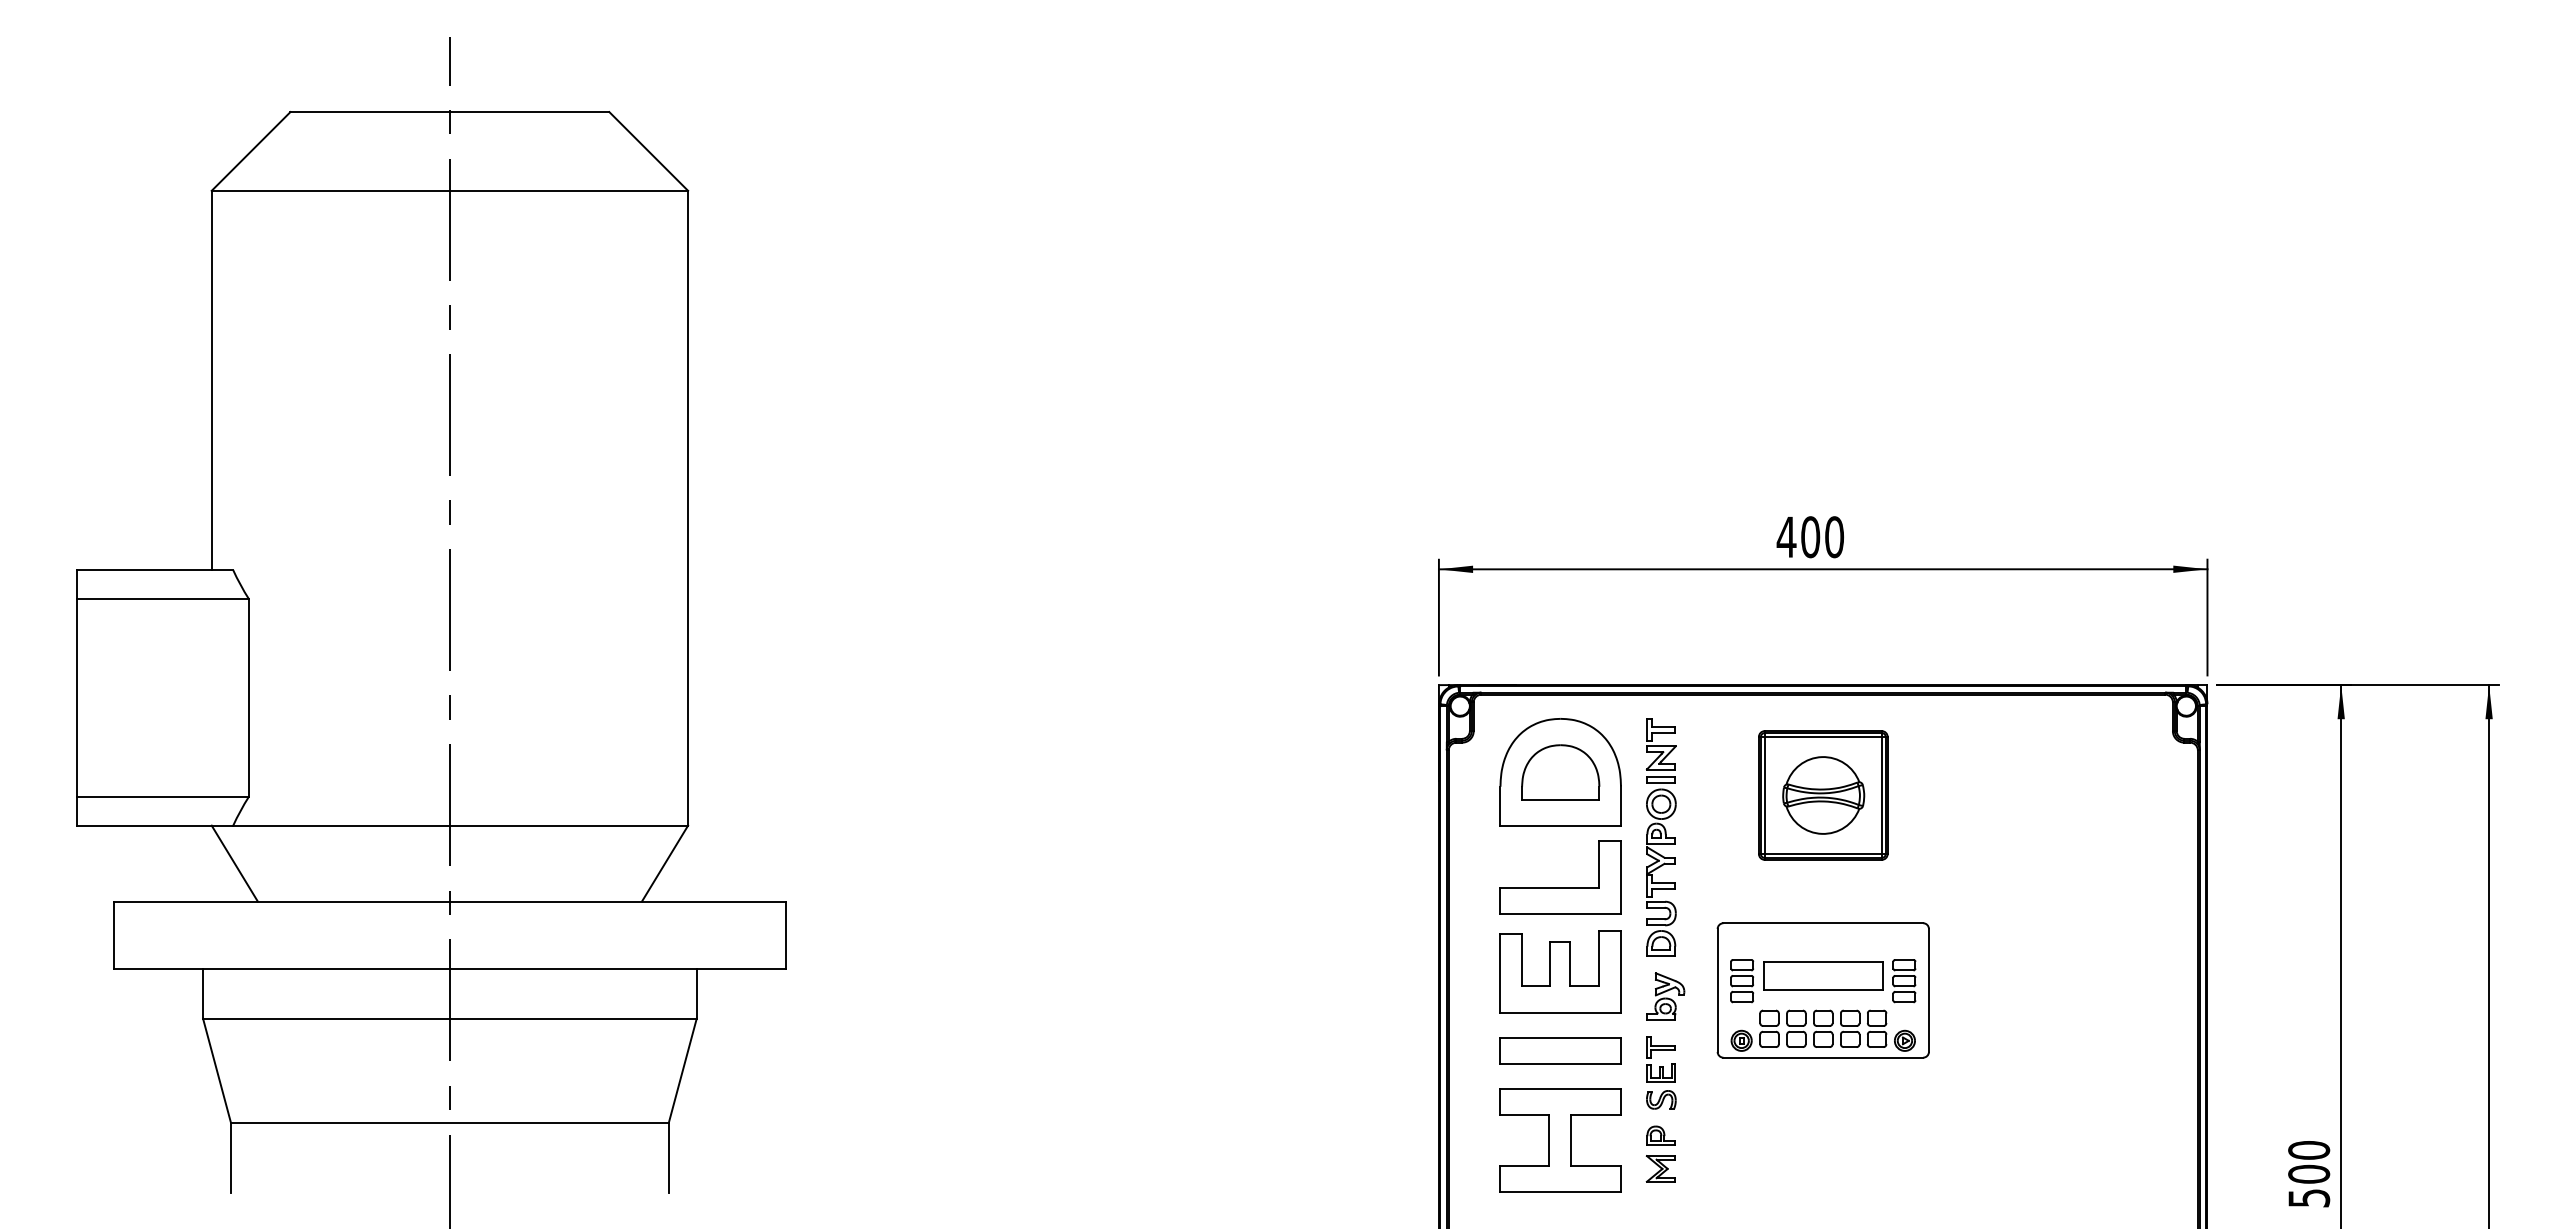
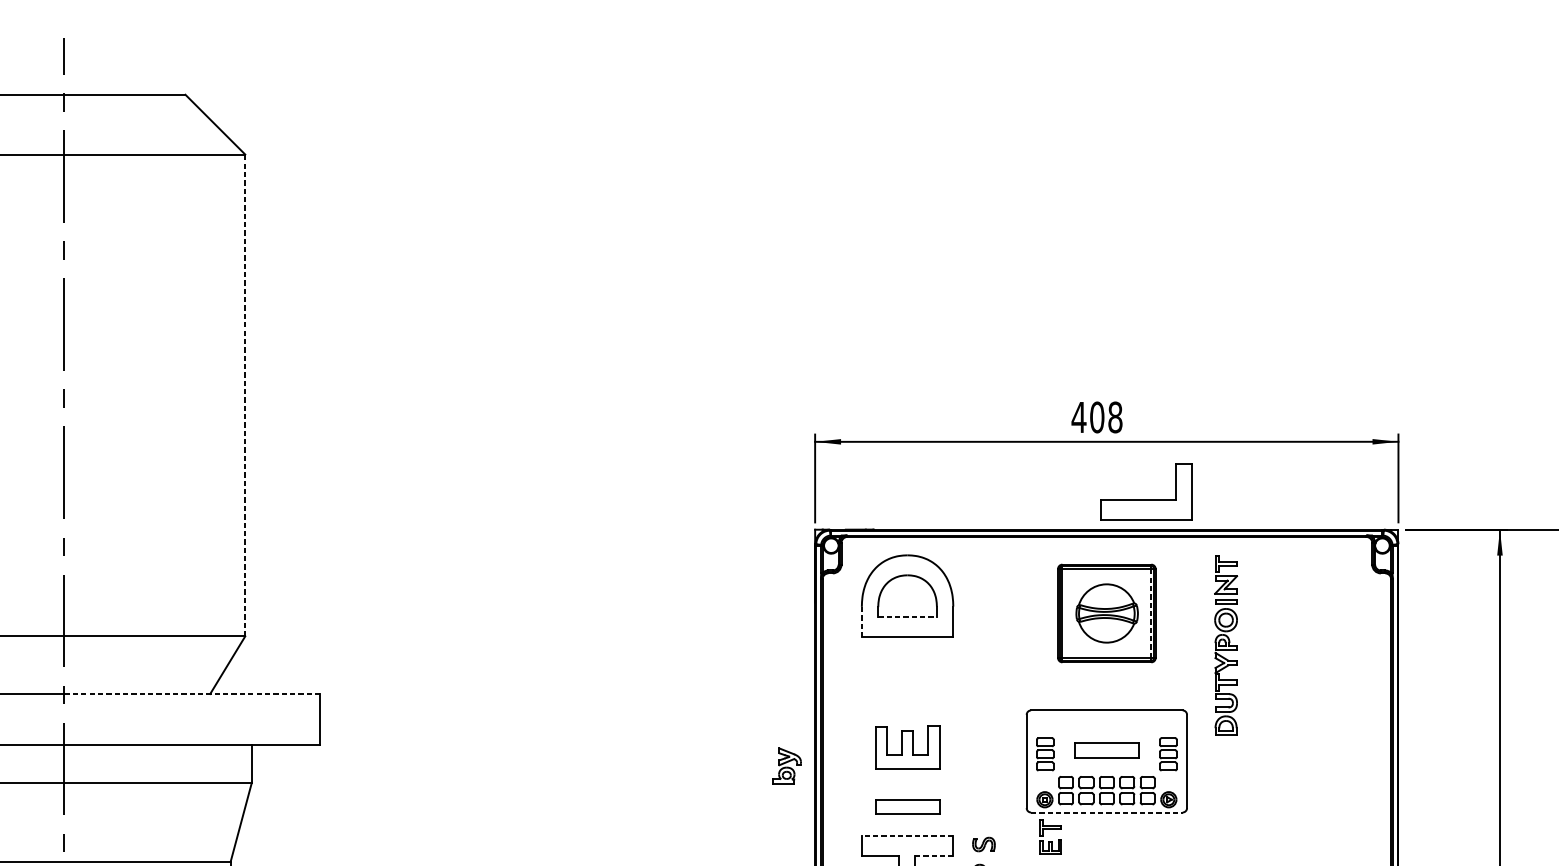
line: (688, 507) -> (245, 394), solid -> dashed
text: (1834, 537) -> (1115, 417), 400 -> 408
line: (1881, 795) -> (1151, 613), solid -> dashed
line: (1560, 799) -> (907, 616), solid -> dashed
line: (1500, 806) -> (861, 621), solid -> dashed
part: (1660, 837) -> (1225, 645), moved
part: (1560, 887) -> (1146, 499), moved
line: (618, 901) -> (192, 693), solid -> dashed
part: (1560, 971) -> (907, 747), size x0.7
part: (1823, 975) -> (1107, 750), size x0.7
part: (1665, 996) -> (786, 766), moved
part: (1560, 1050) -> (907, 807), size x0.7
line: (1823, 1057) -> (1107, 812), solid -> dashed
part: (1660, 1066) -> (1050, 841), moved
line: (1560, 1089) -> (907, 836), solid -> dashed
line: (1596, 1115) -> (934, 856), solid -> dashed

